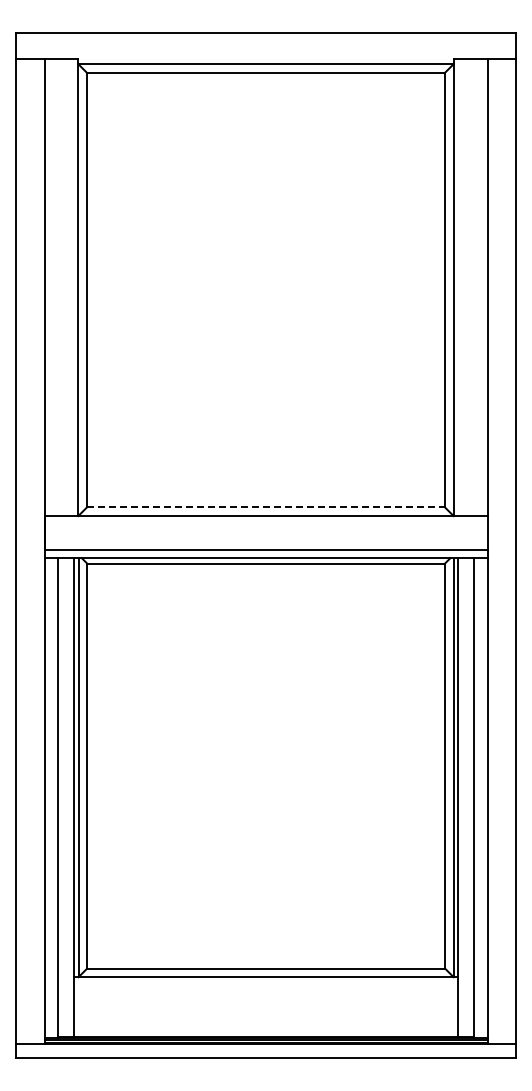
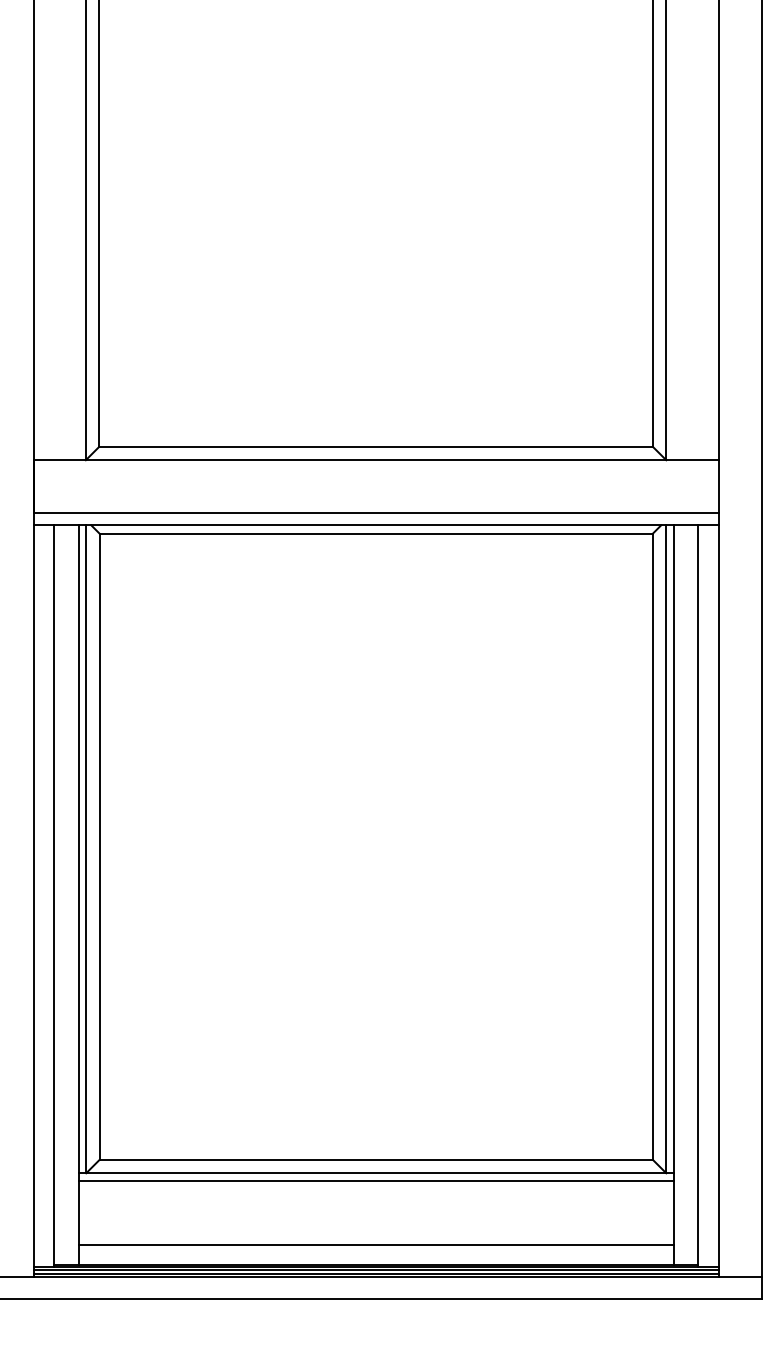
line: (266, 507) -> (376, 446), dashed -> solid
line: (265, 981) -> (375, 1179), added
line: (265, 1023) -> (375, 1244), added

